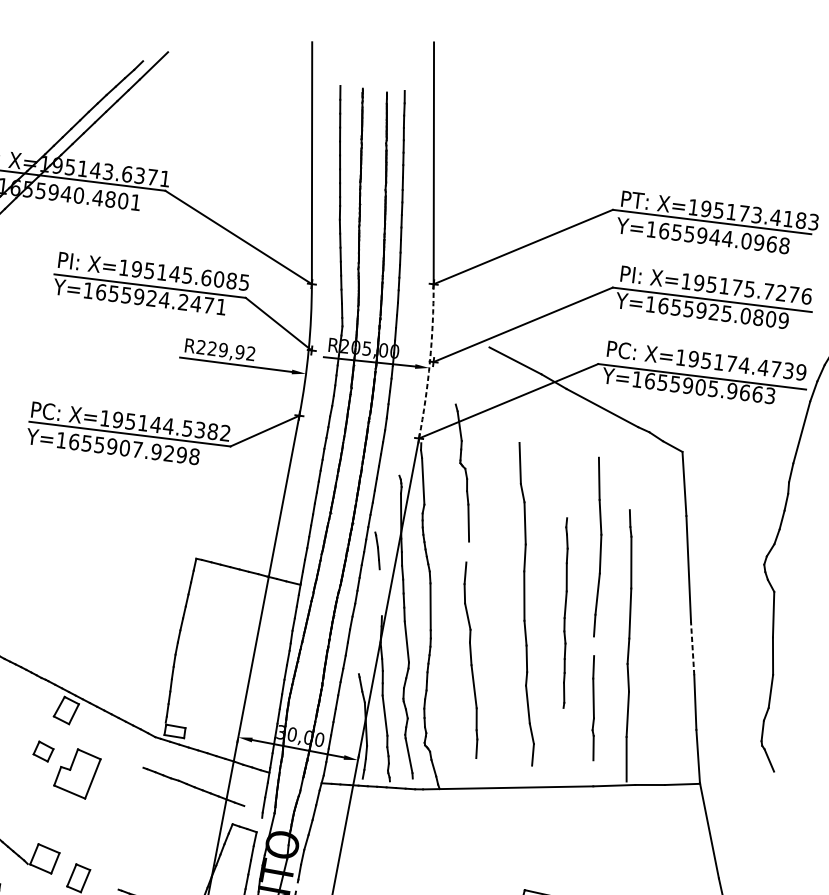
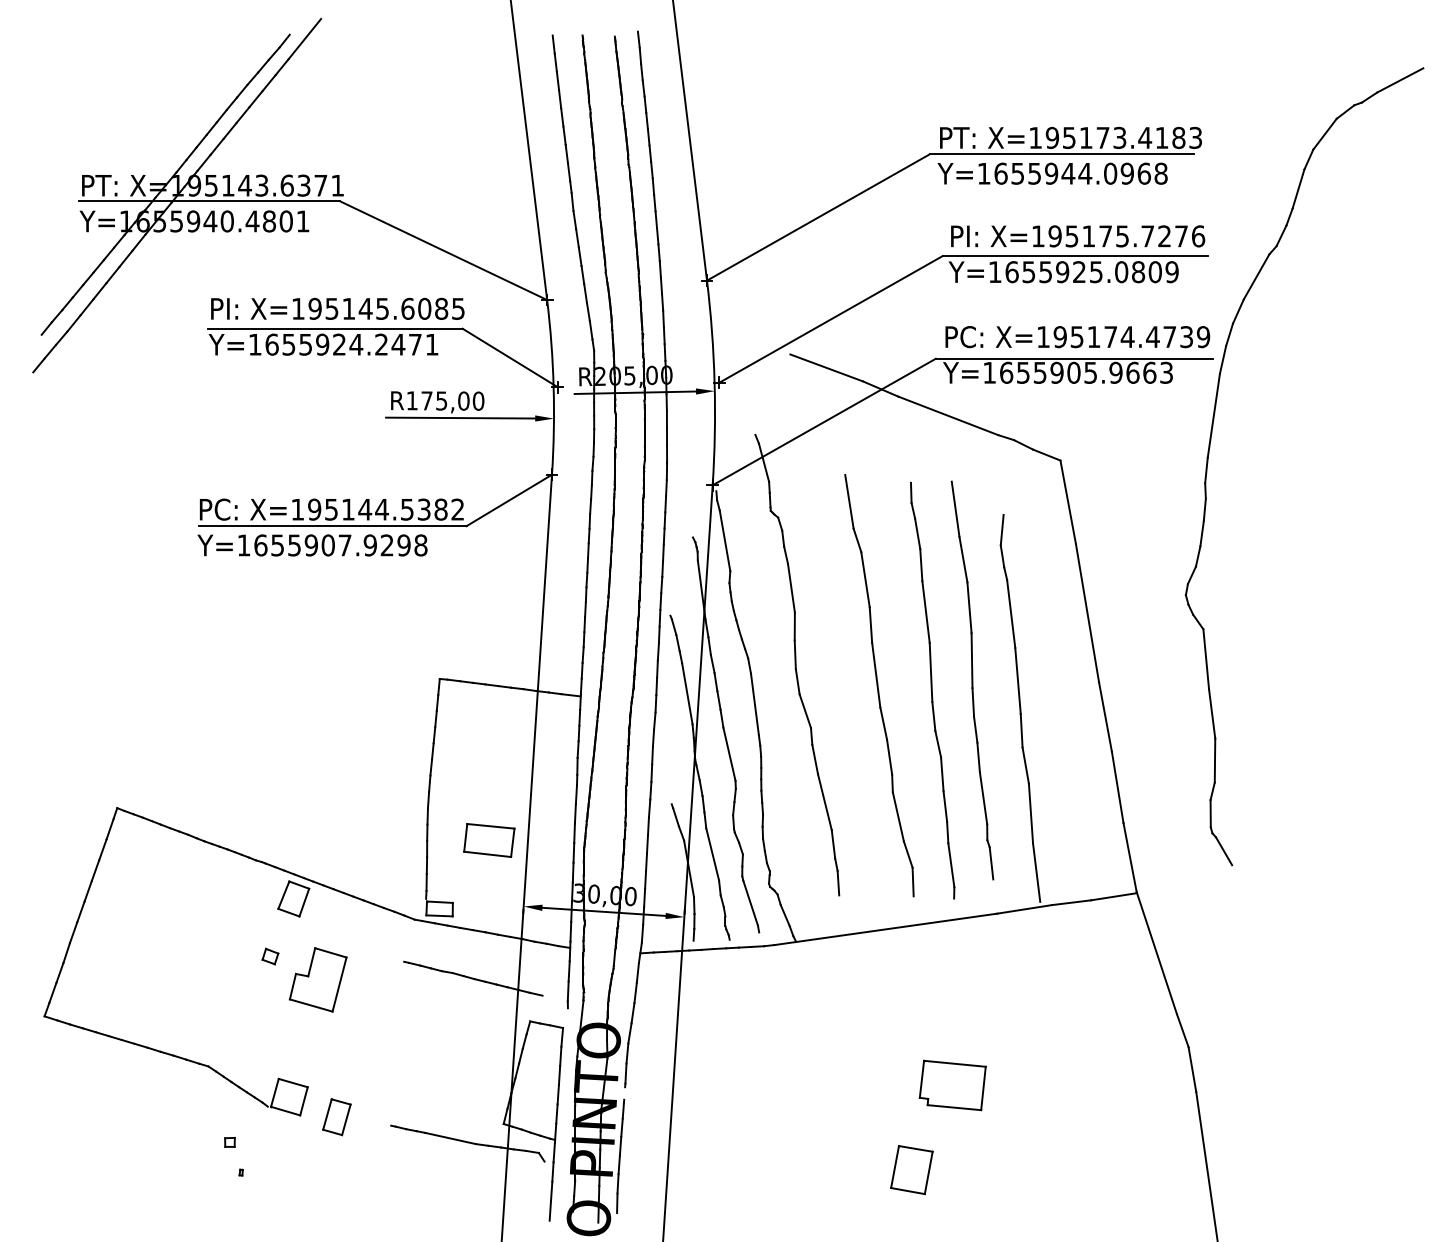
text: (226, 350) -> (445, 400), R229,92 -> R175,00
arc: (429, 361) -> (714, 382), dashed -> solid
line: (631, 498) -> (1001, 529), added
line: (467, 552) -> (794, 626), added
line: (380, 592) -> (687, 693), added
part: (565, 612) -> (932, 690), size x1.67
line: (593, 646) -> (975, 729), added
line: (692, 648) -> (1105, 716), dashed -> solid
part: (218, 684) -> (489, 840), added
part: (43, 751) -> (270, 956), size x0.62

